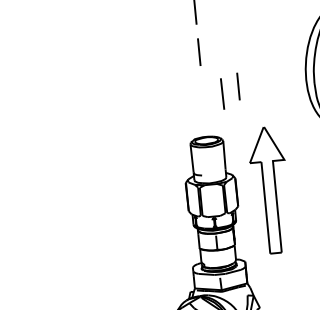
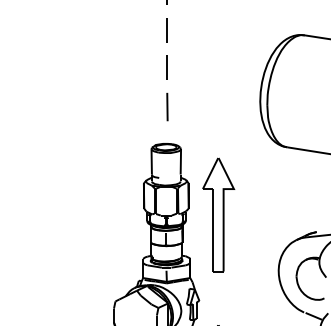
line: (237, 86) -> (198, 101), removed
line: (222, 93) -> (167, 106), moved
part: (269, 189) -> (218, 214), moved

